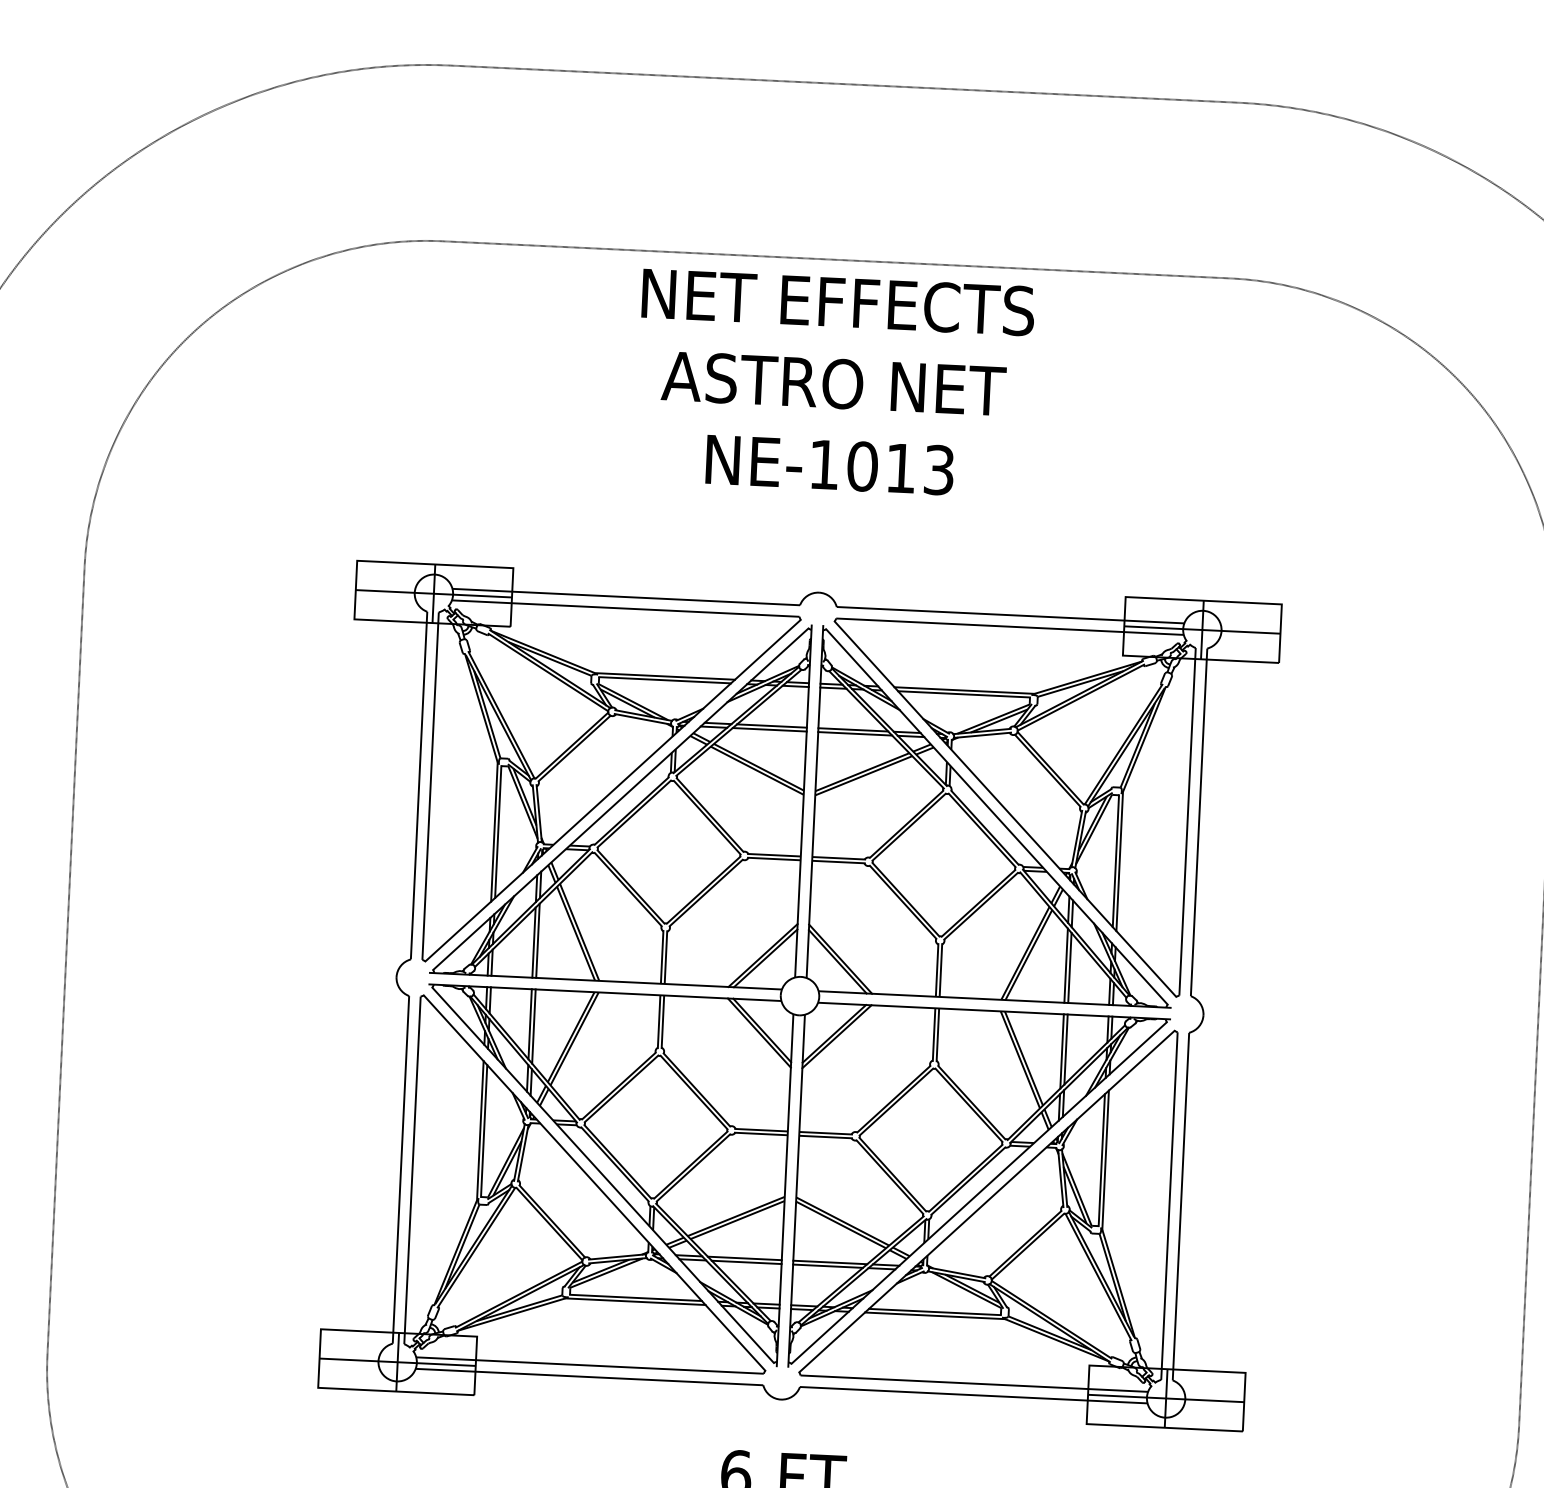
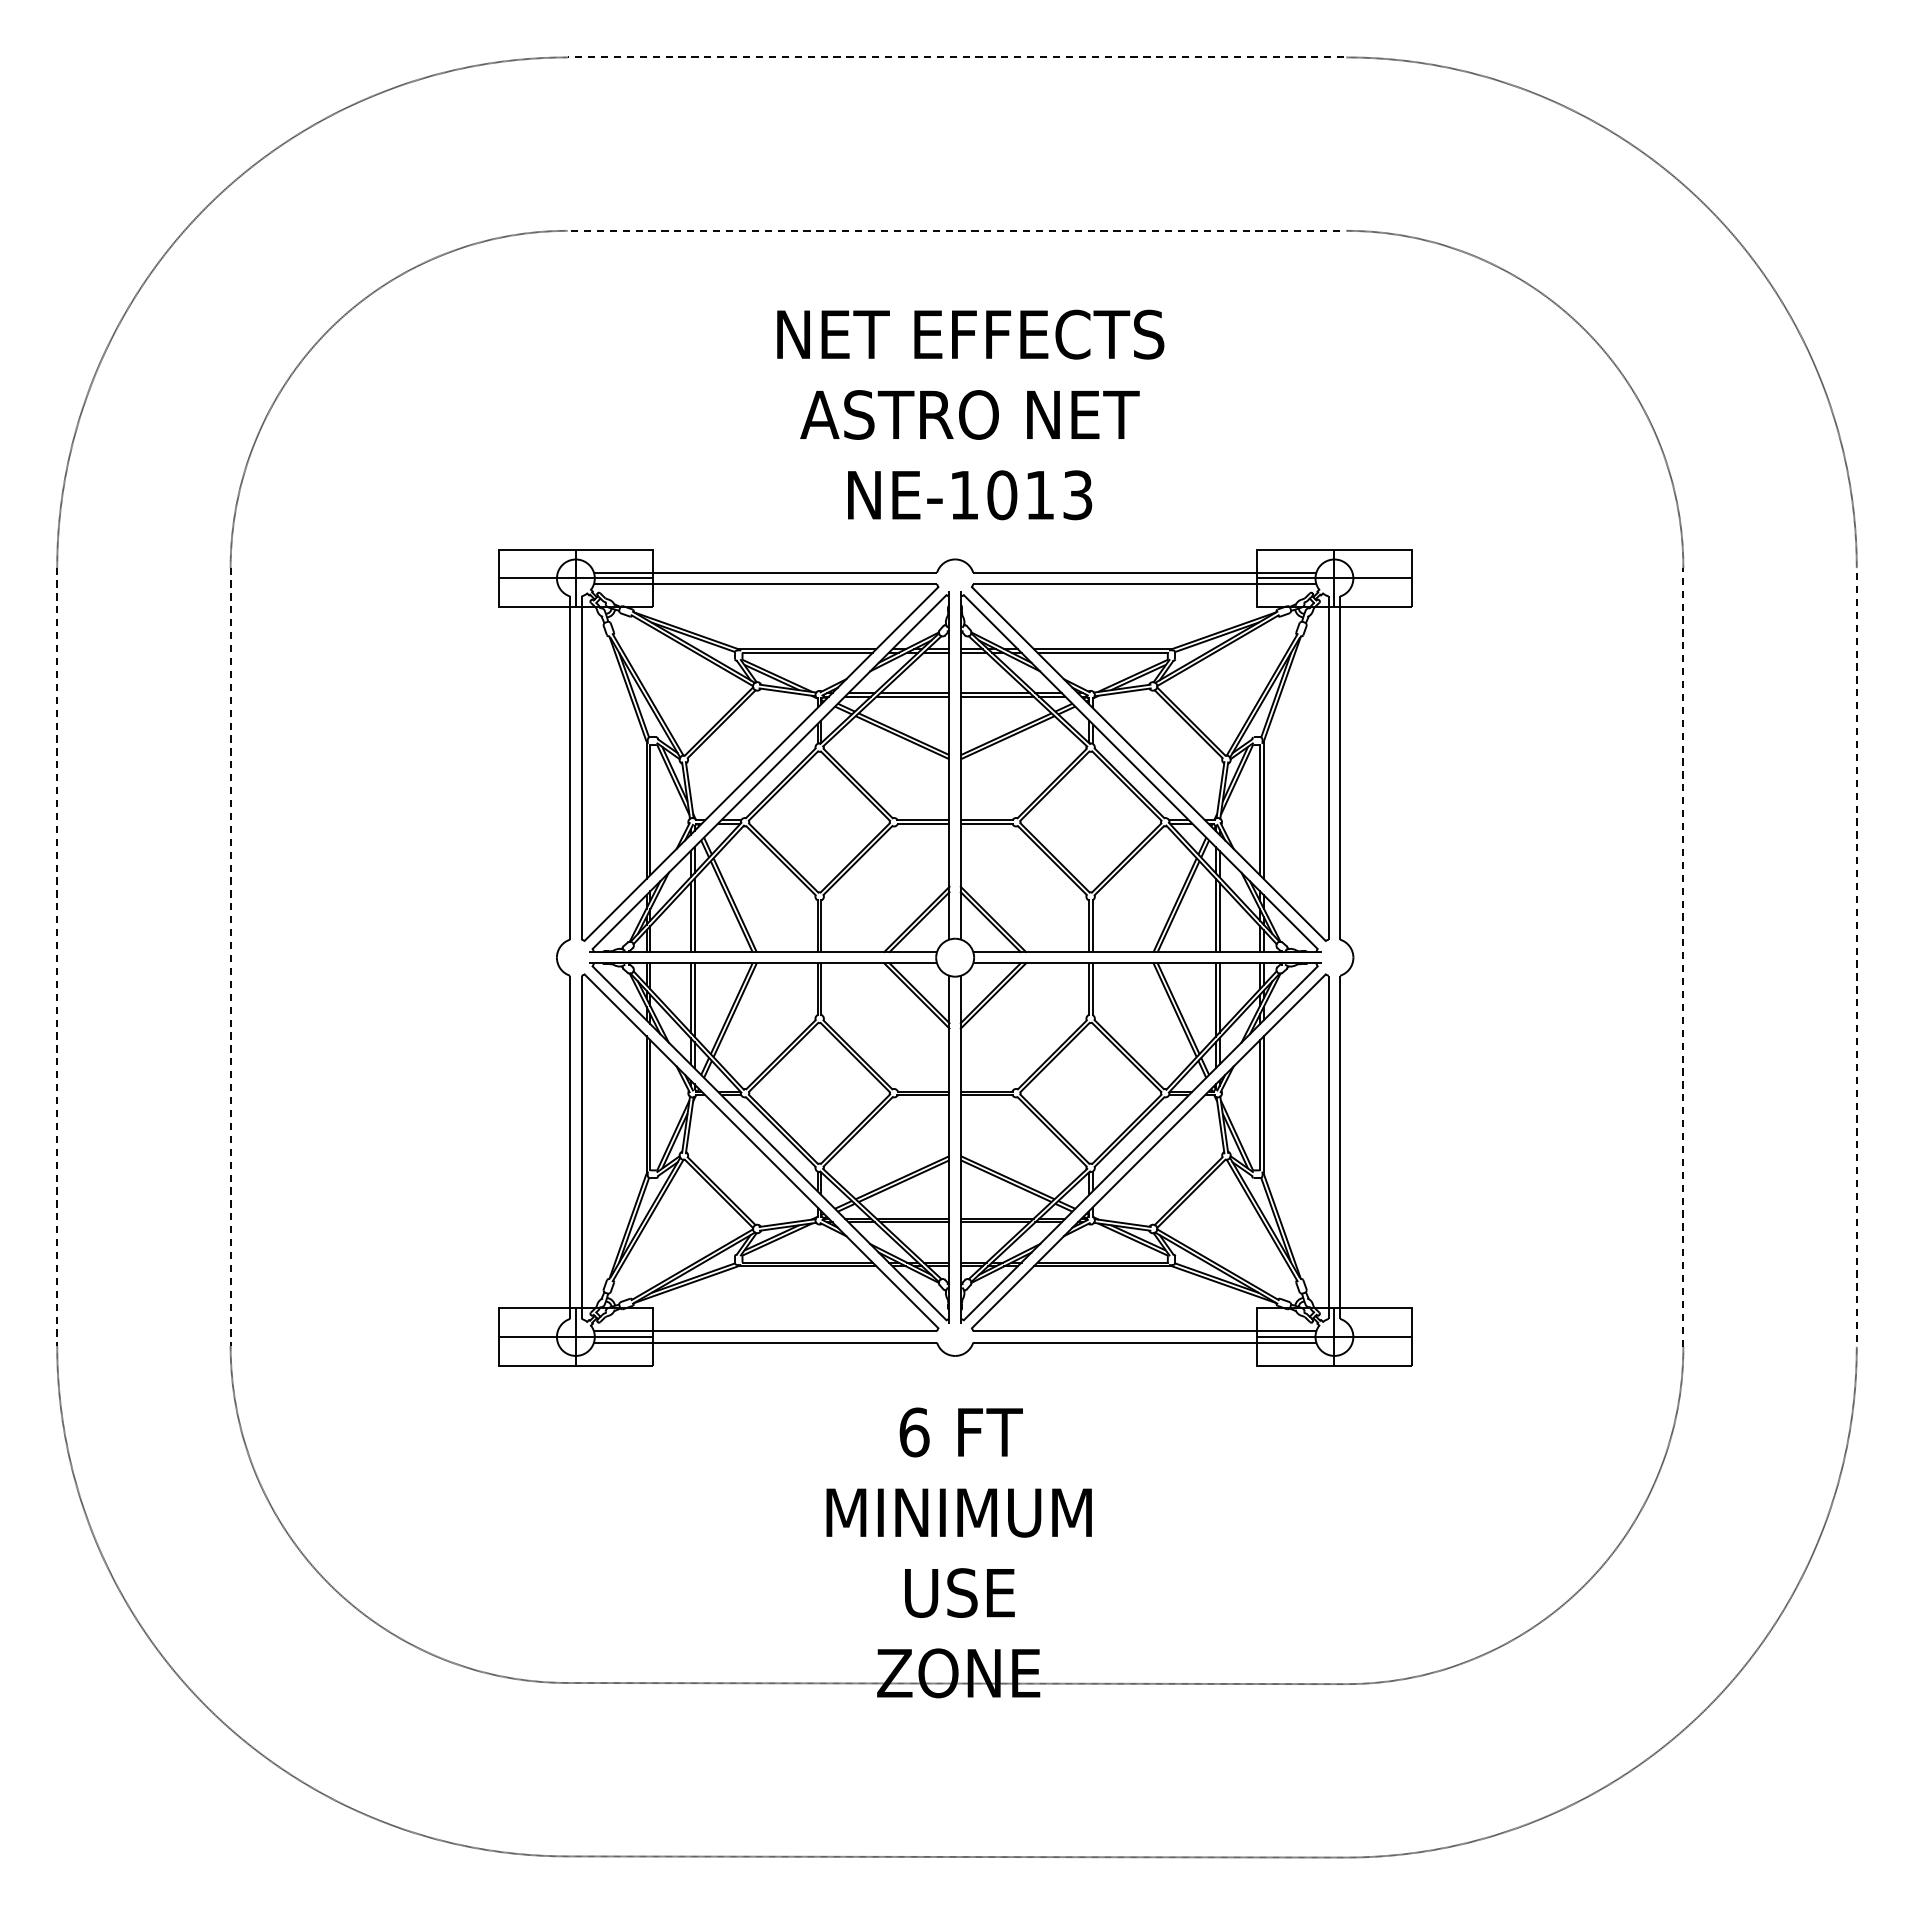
text: (834, 383) -> (970, 414), moved

